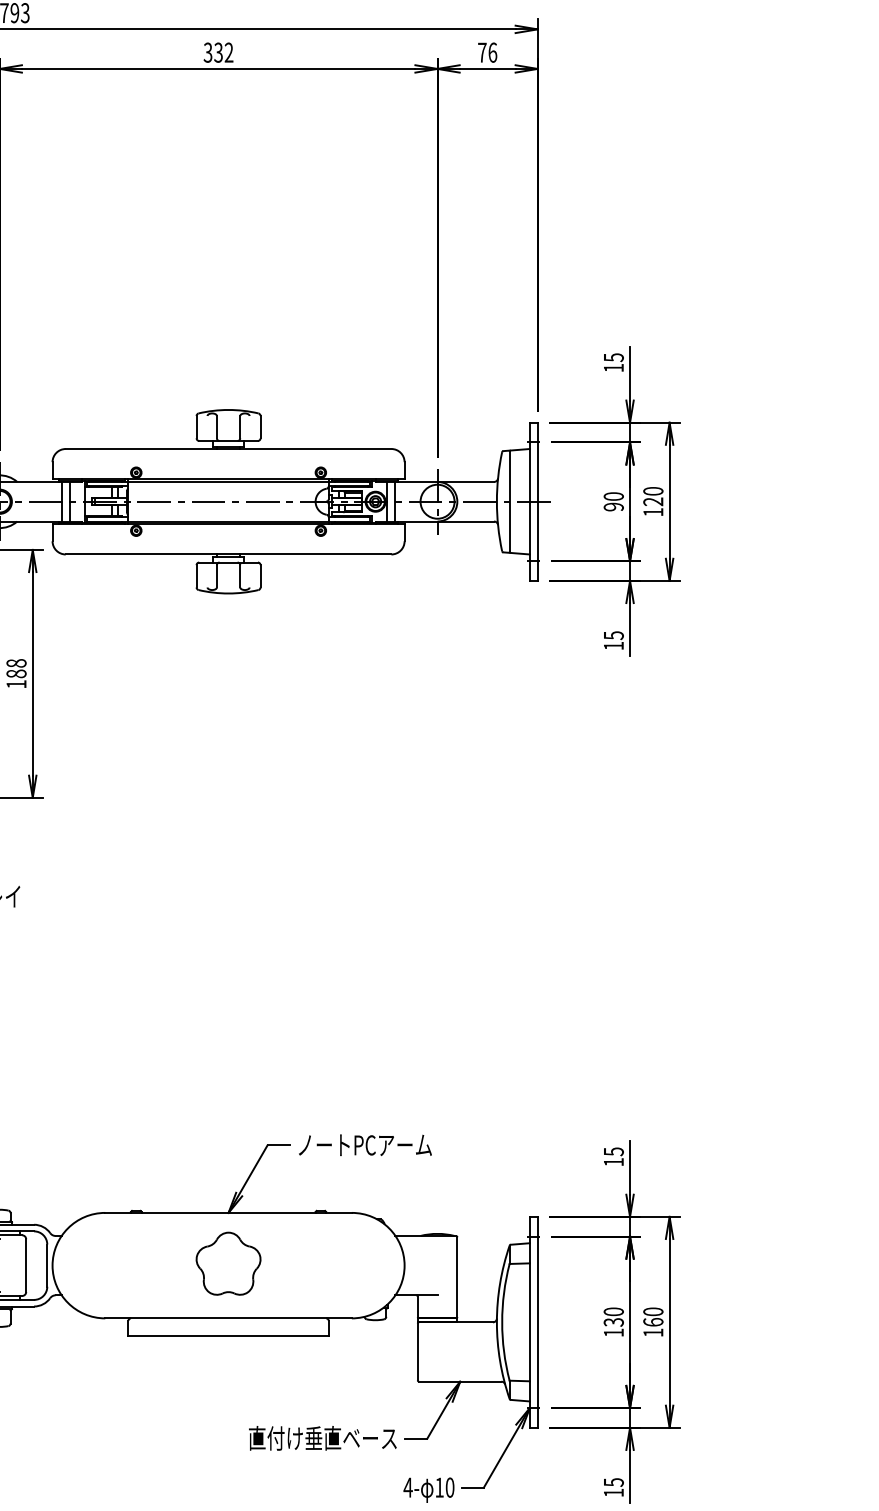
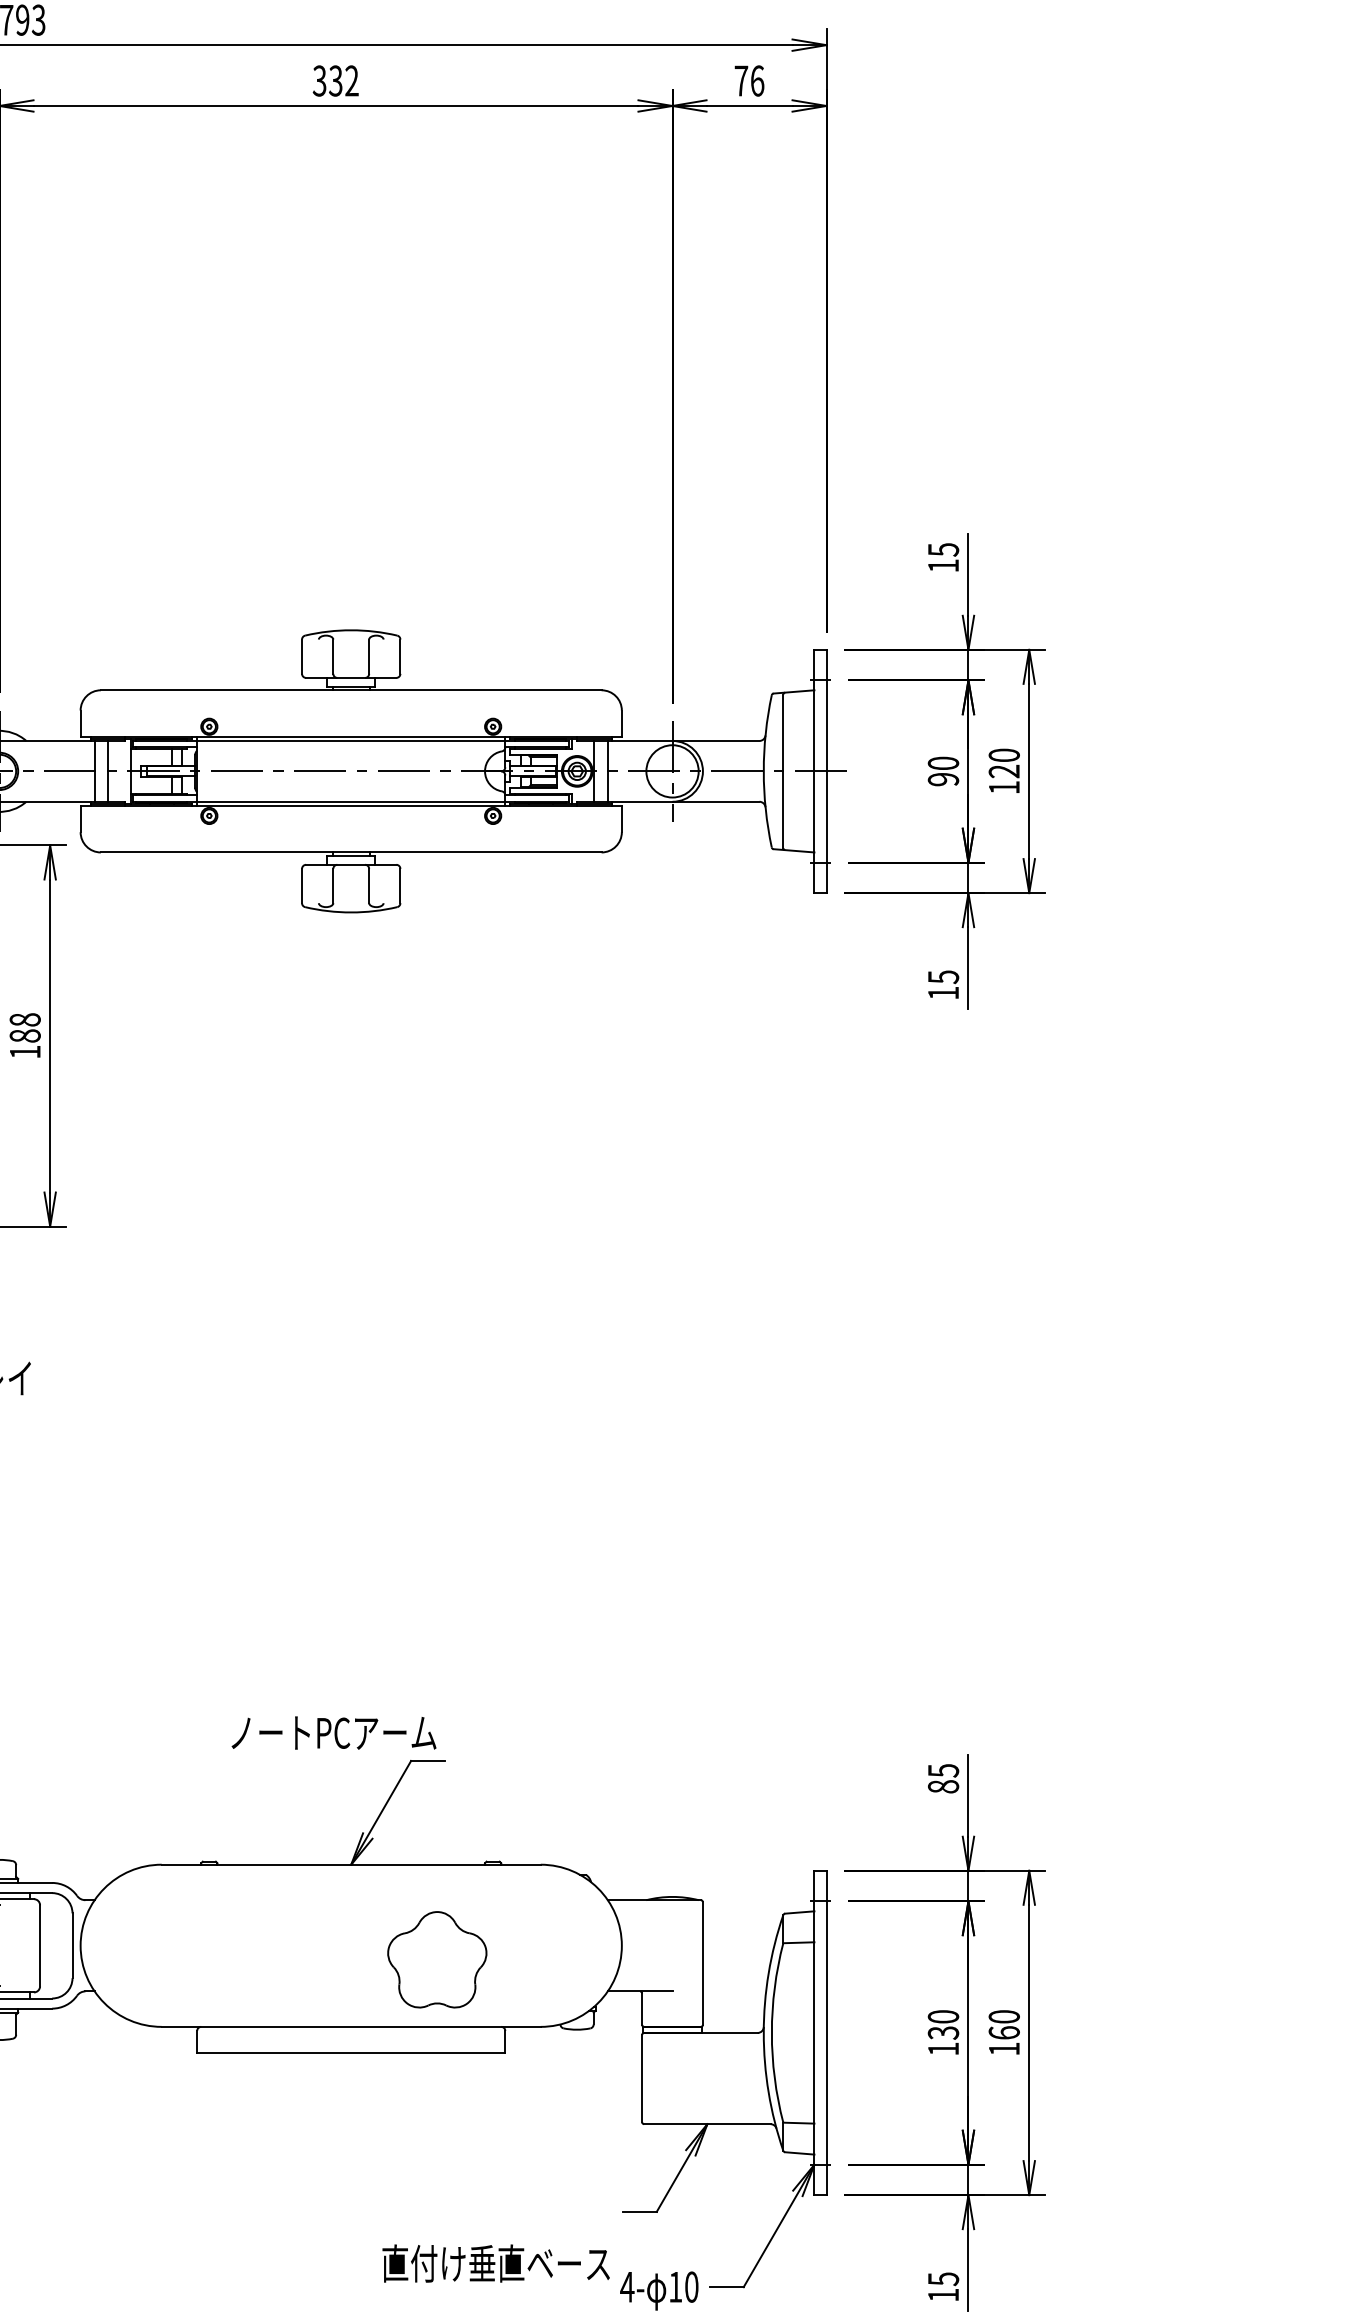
text: (365, 1144) -> (334, 1731), moved
text: (613, 1161) -> (943, 1785), 15 -> 85
part: (228, 1263) -> (437, 1959), moved
text: (322, 1438) -> (495, 2263), moved

